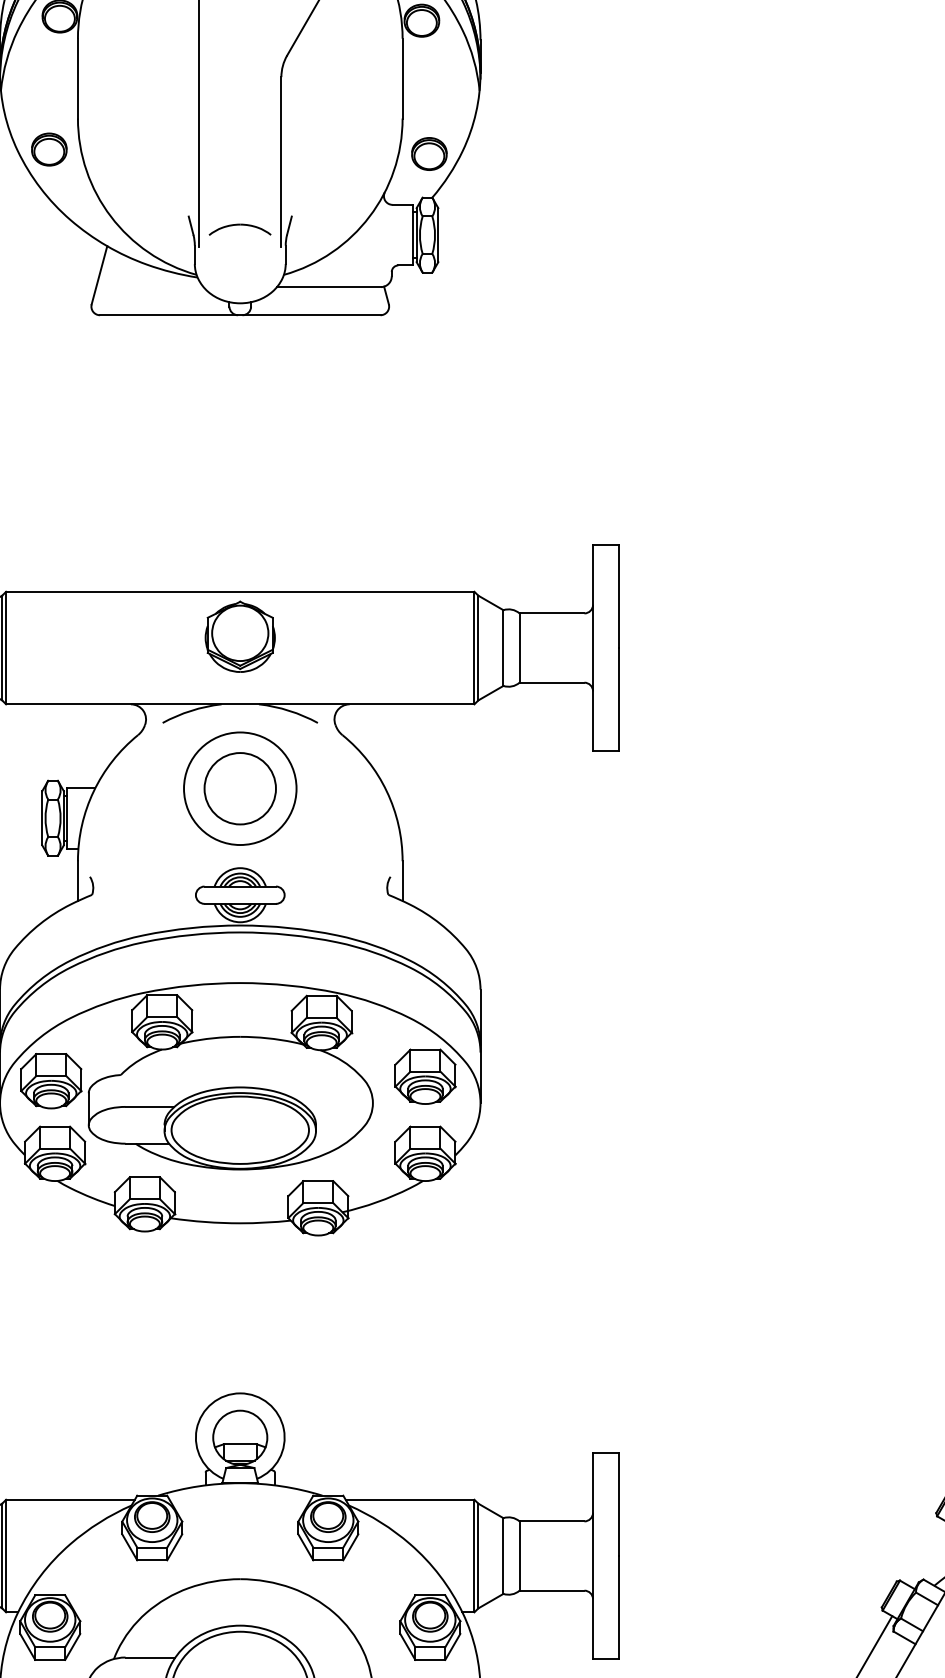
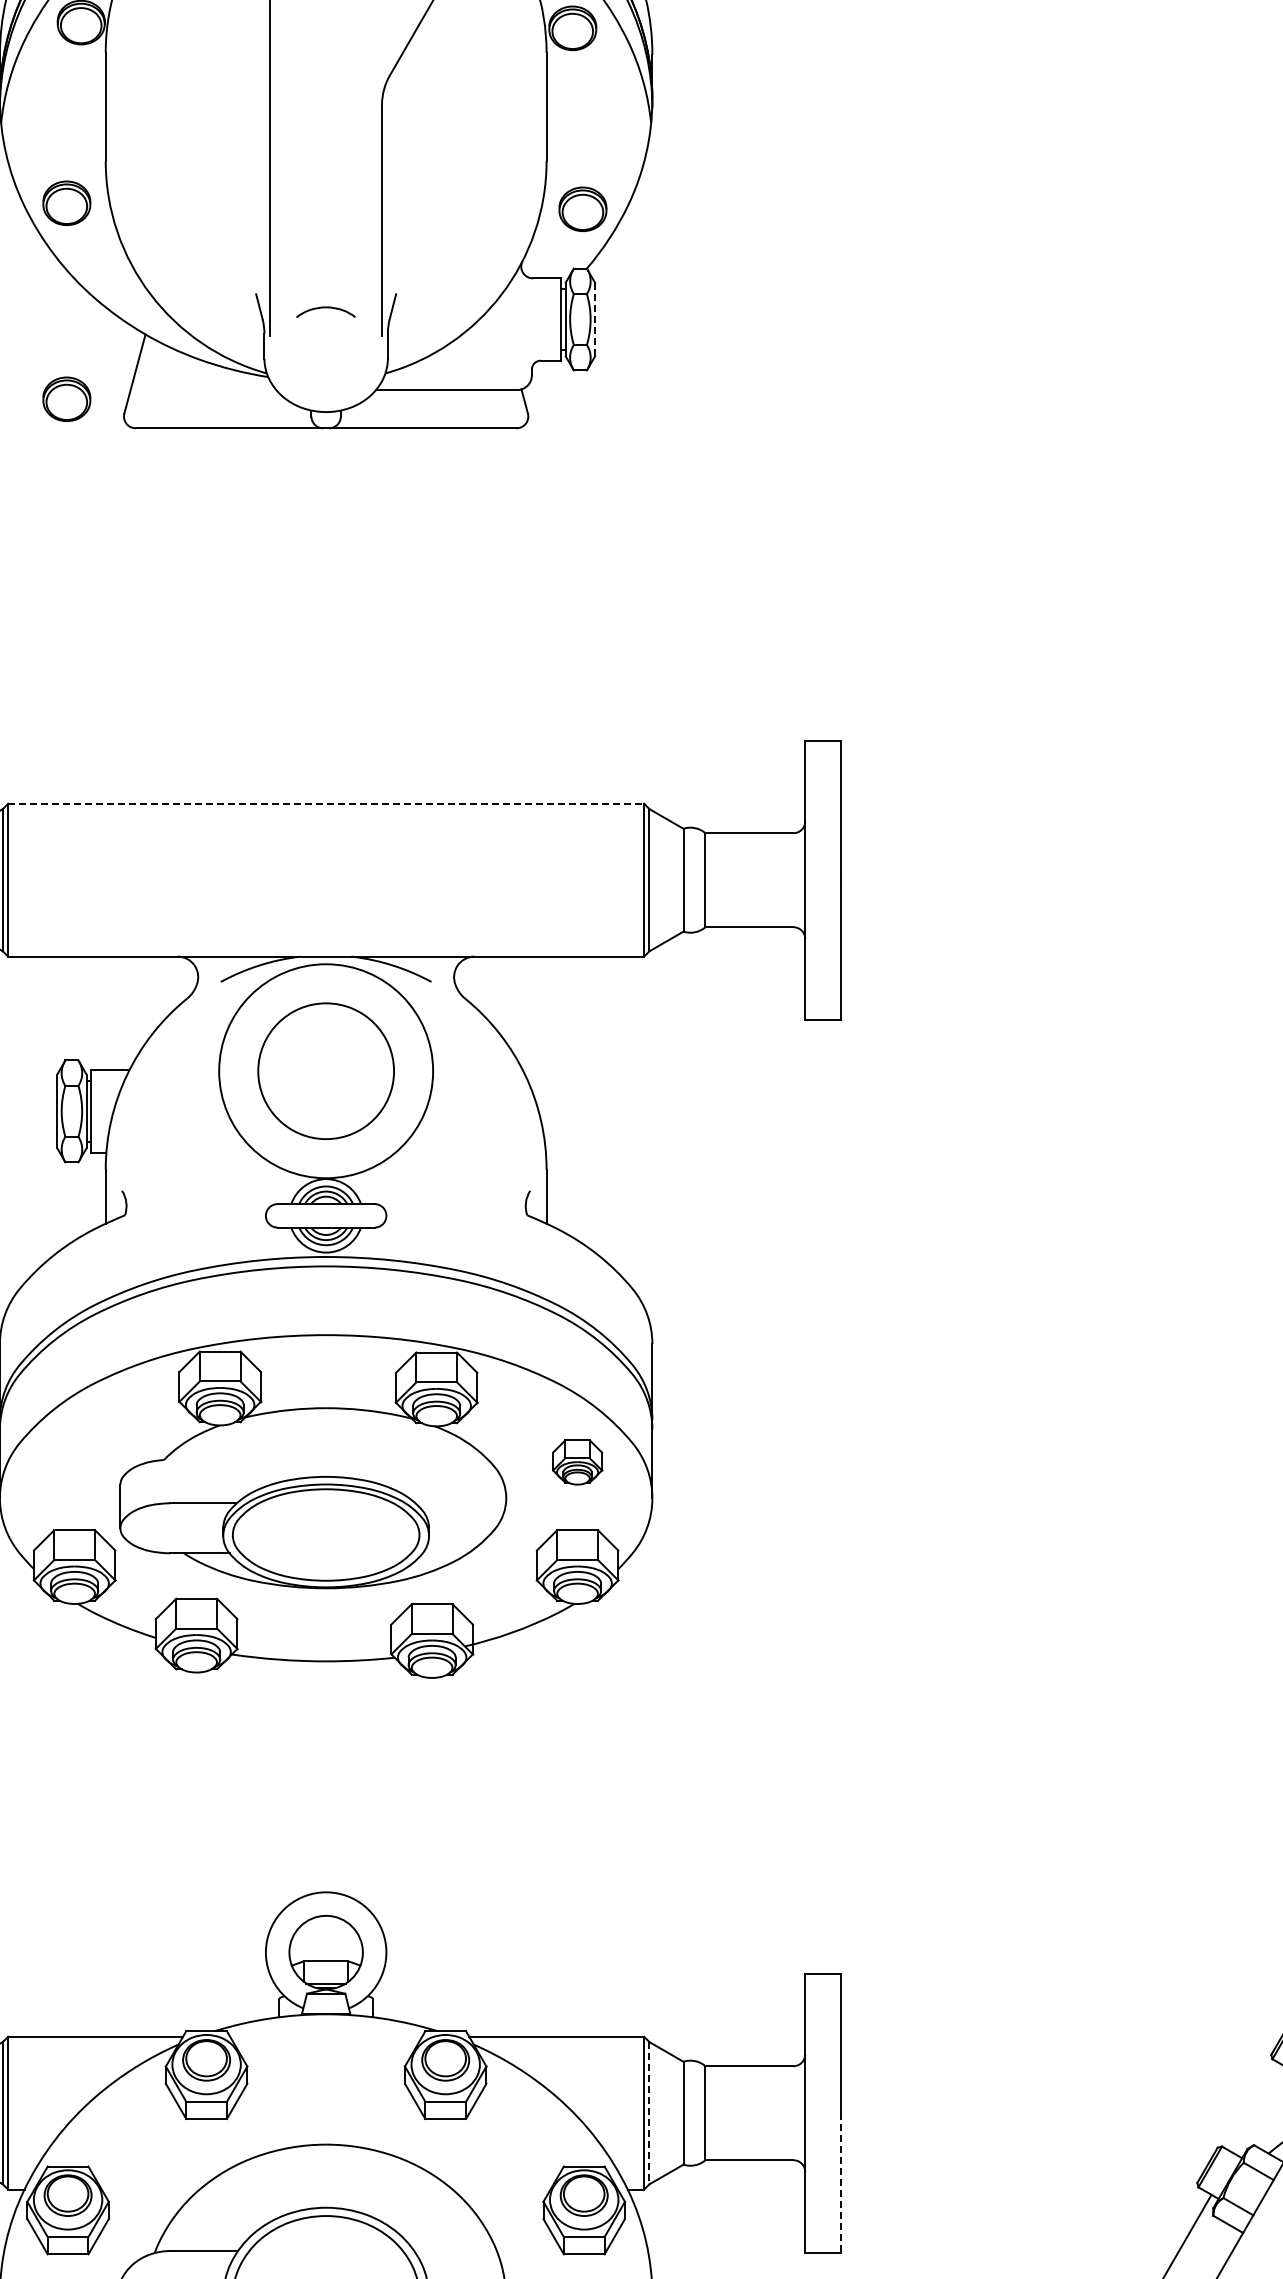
part: (239, 229) -> (325, 312), size x0.7
line: (438, 235) -> (595, 319), solid -> dashed
part: (49, 293) -> (66, 398), added
line: (240, 591) -> (326, 803), solid -> dashed
part: (240, 636) -> (326, 864), removed
circle: (239, 788) -> (325, 1070), size x1.4
circle: (239, 788) -> (325, 1070), size x1.4
part: (425, 1076) -> (577, 1462), size x0.6
part: (51, 1081) -> (69, 1468), removed
line: (478, 1556) -> (649, 2113), solid -> dashed
line: (619, 1607) -> (840, 2183), solid -> dashed

